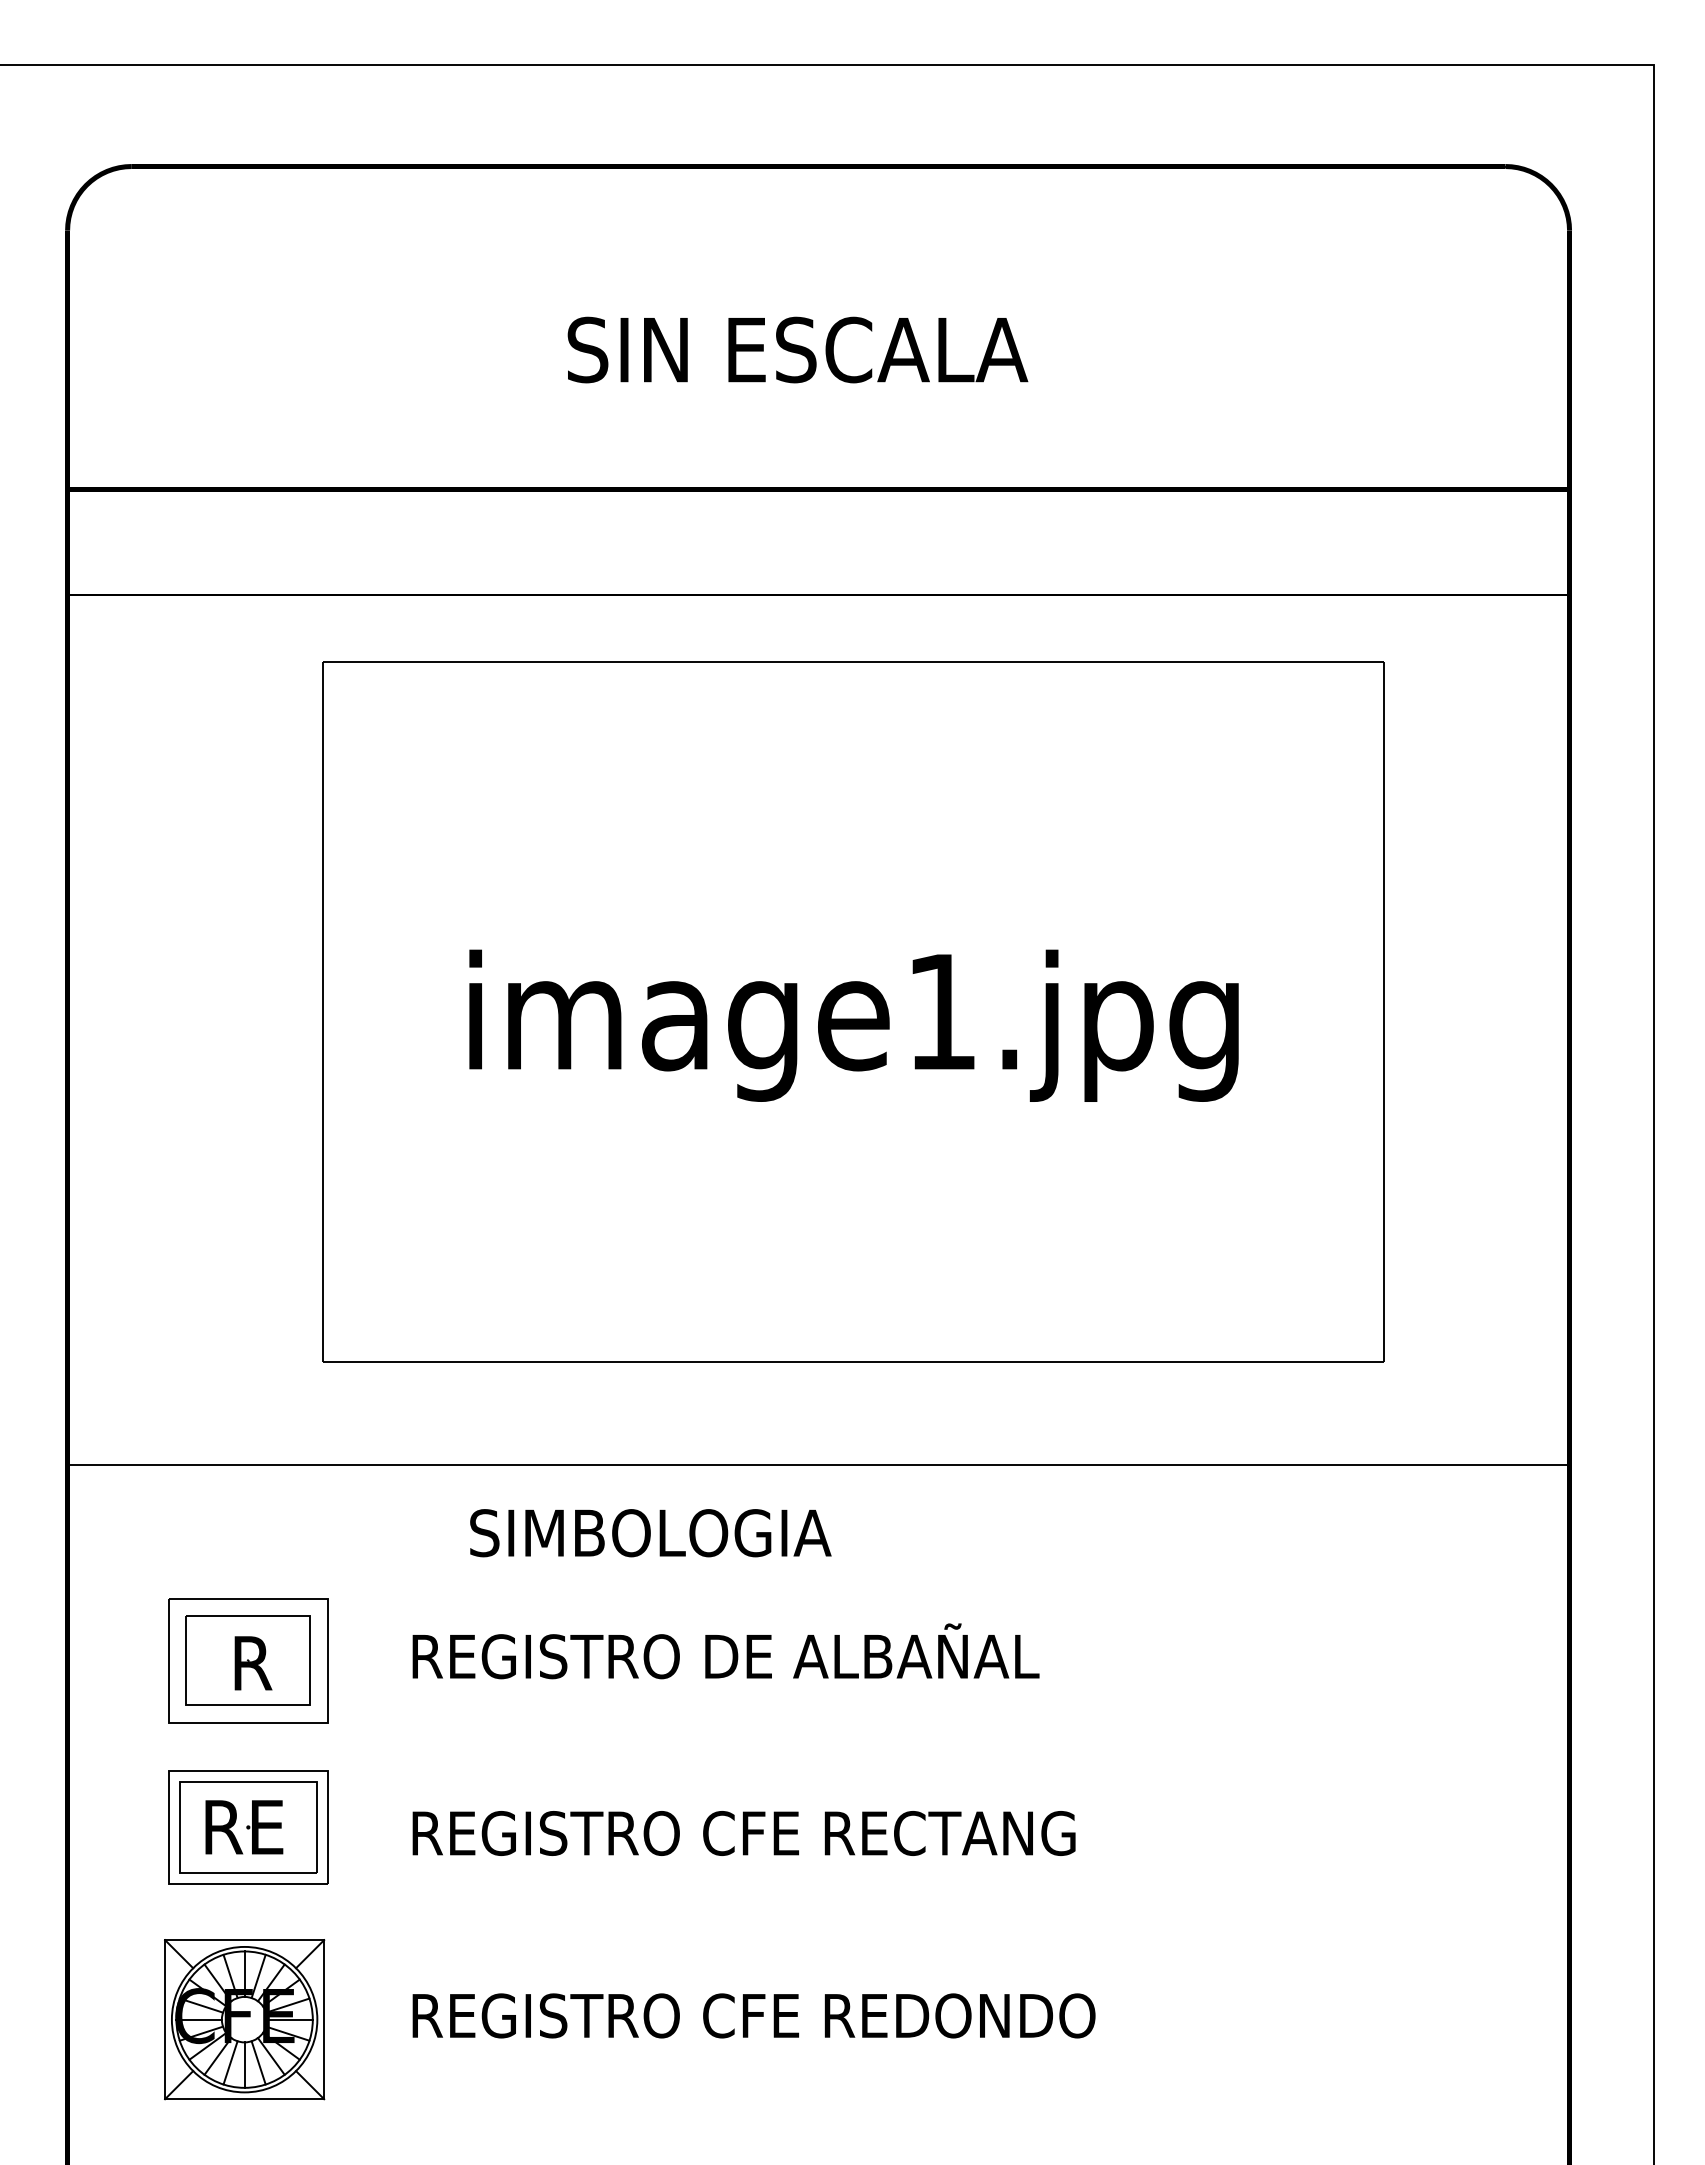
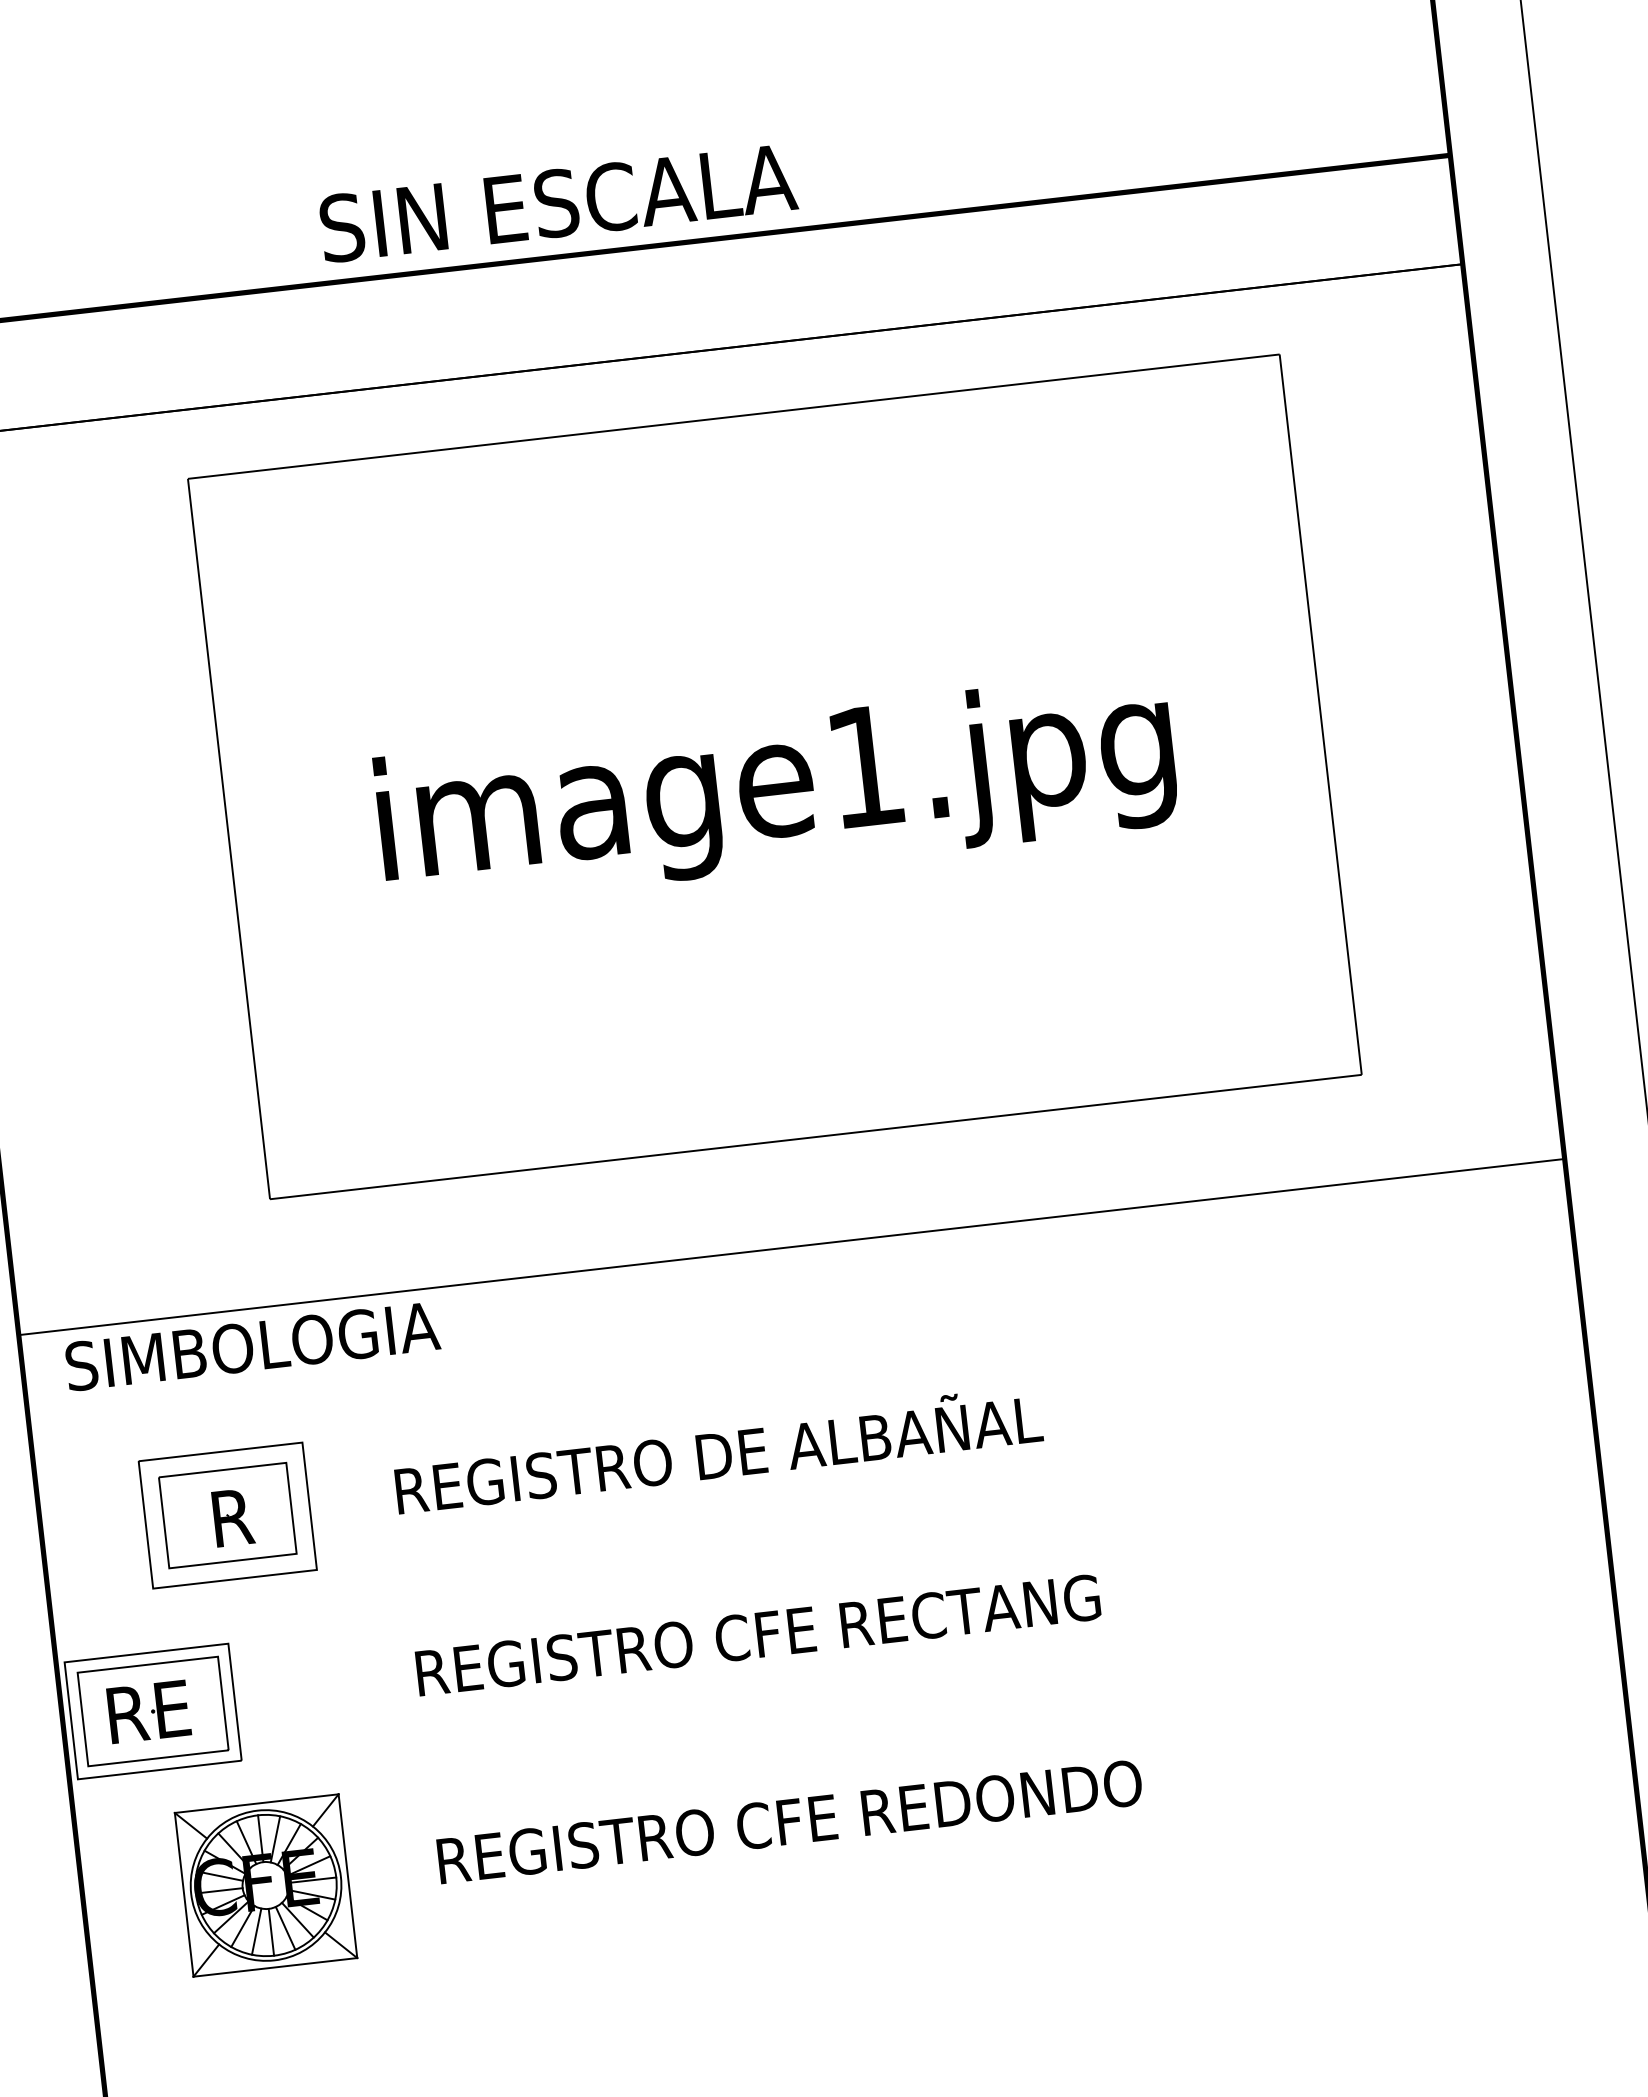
text: (797, 349) -> (557, 202), moved
text: (650, 1533) -> (252, 1346), moved
part: (248, 1827) -> (153, 1711), moved

